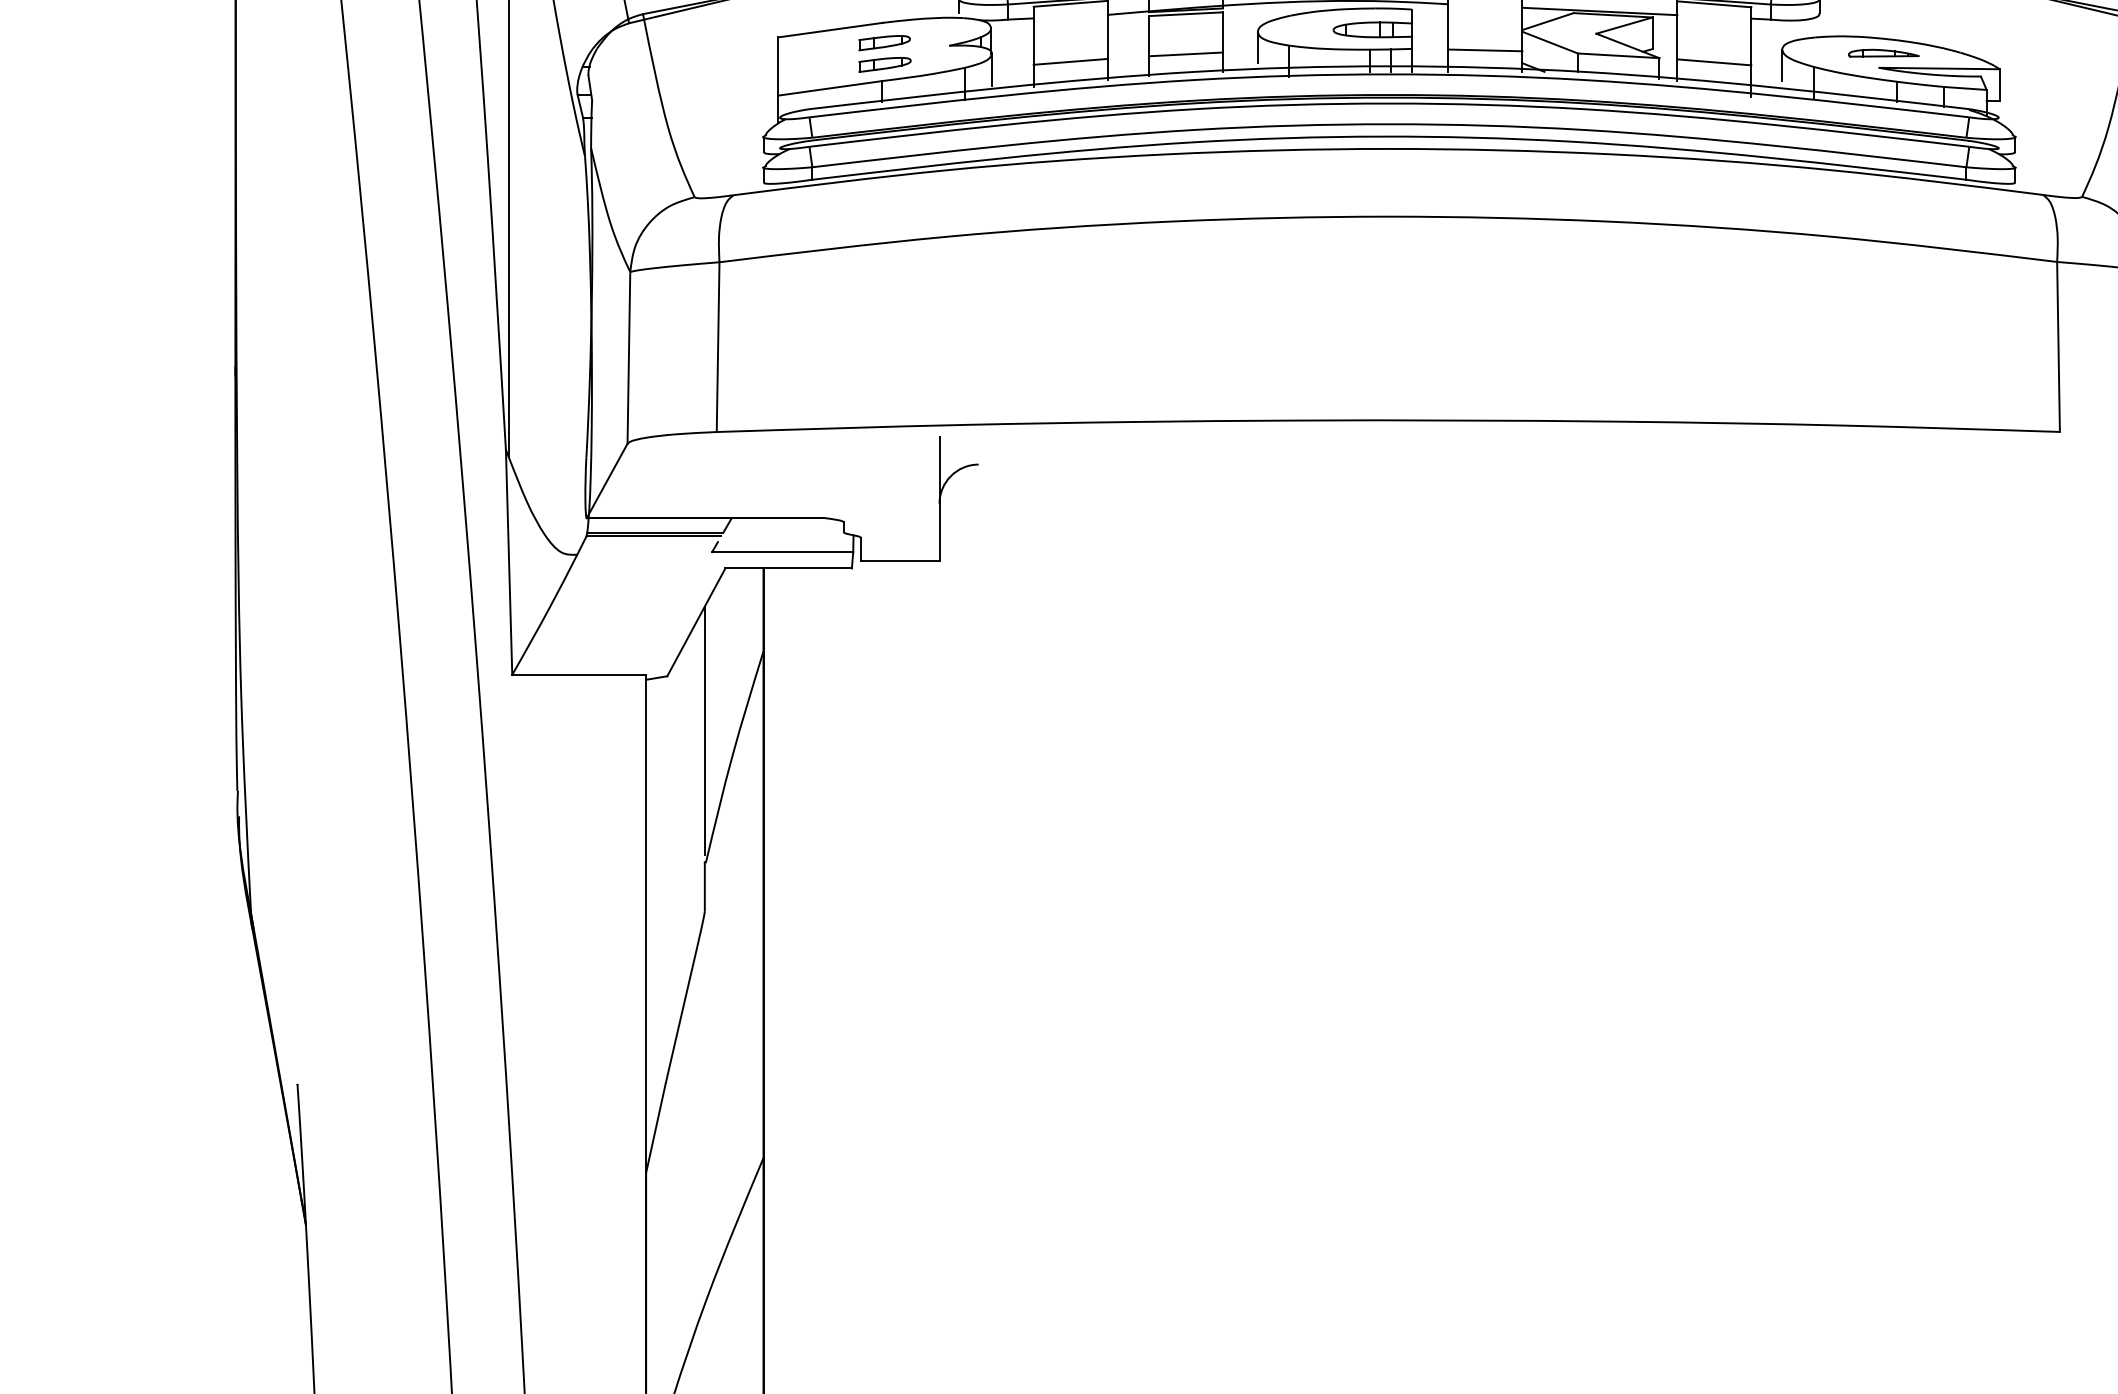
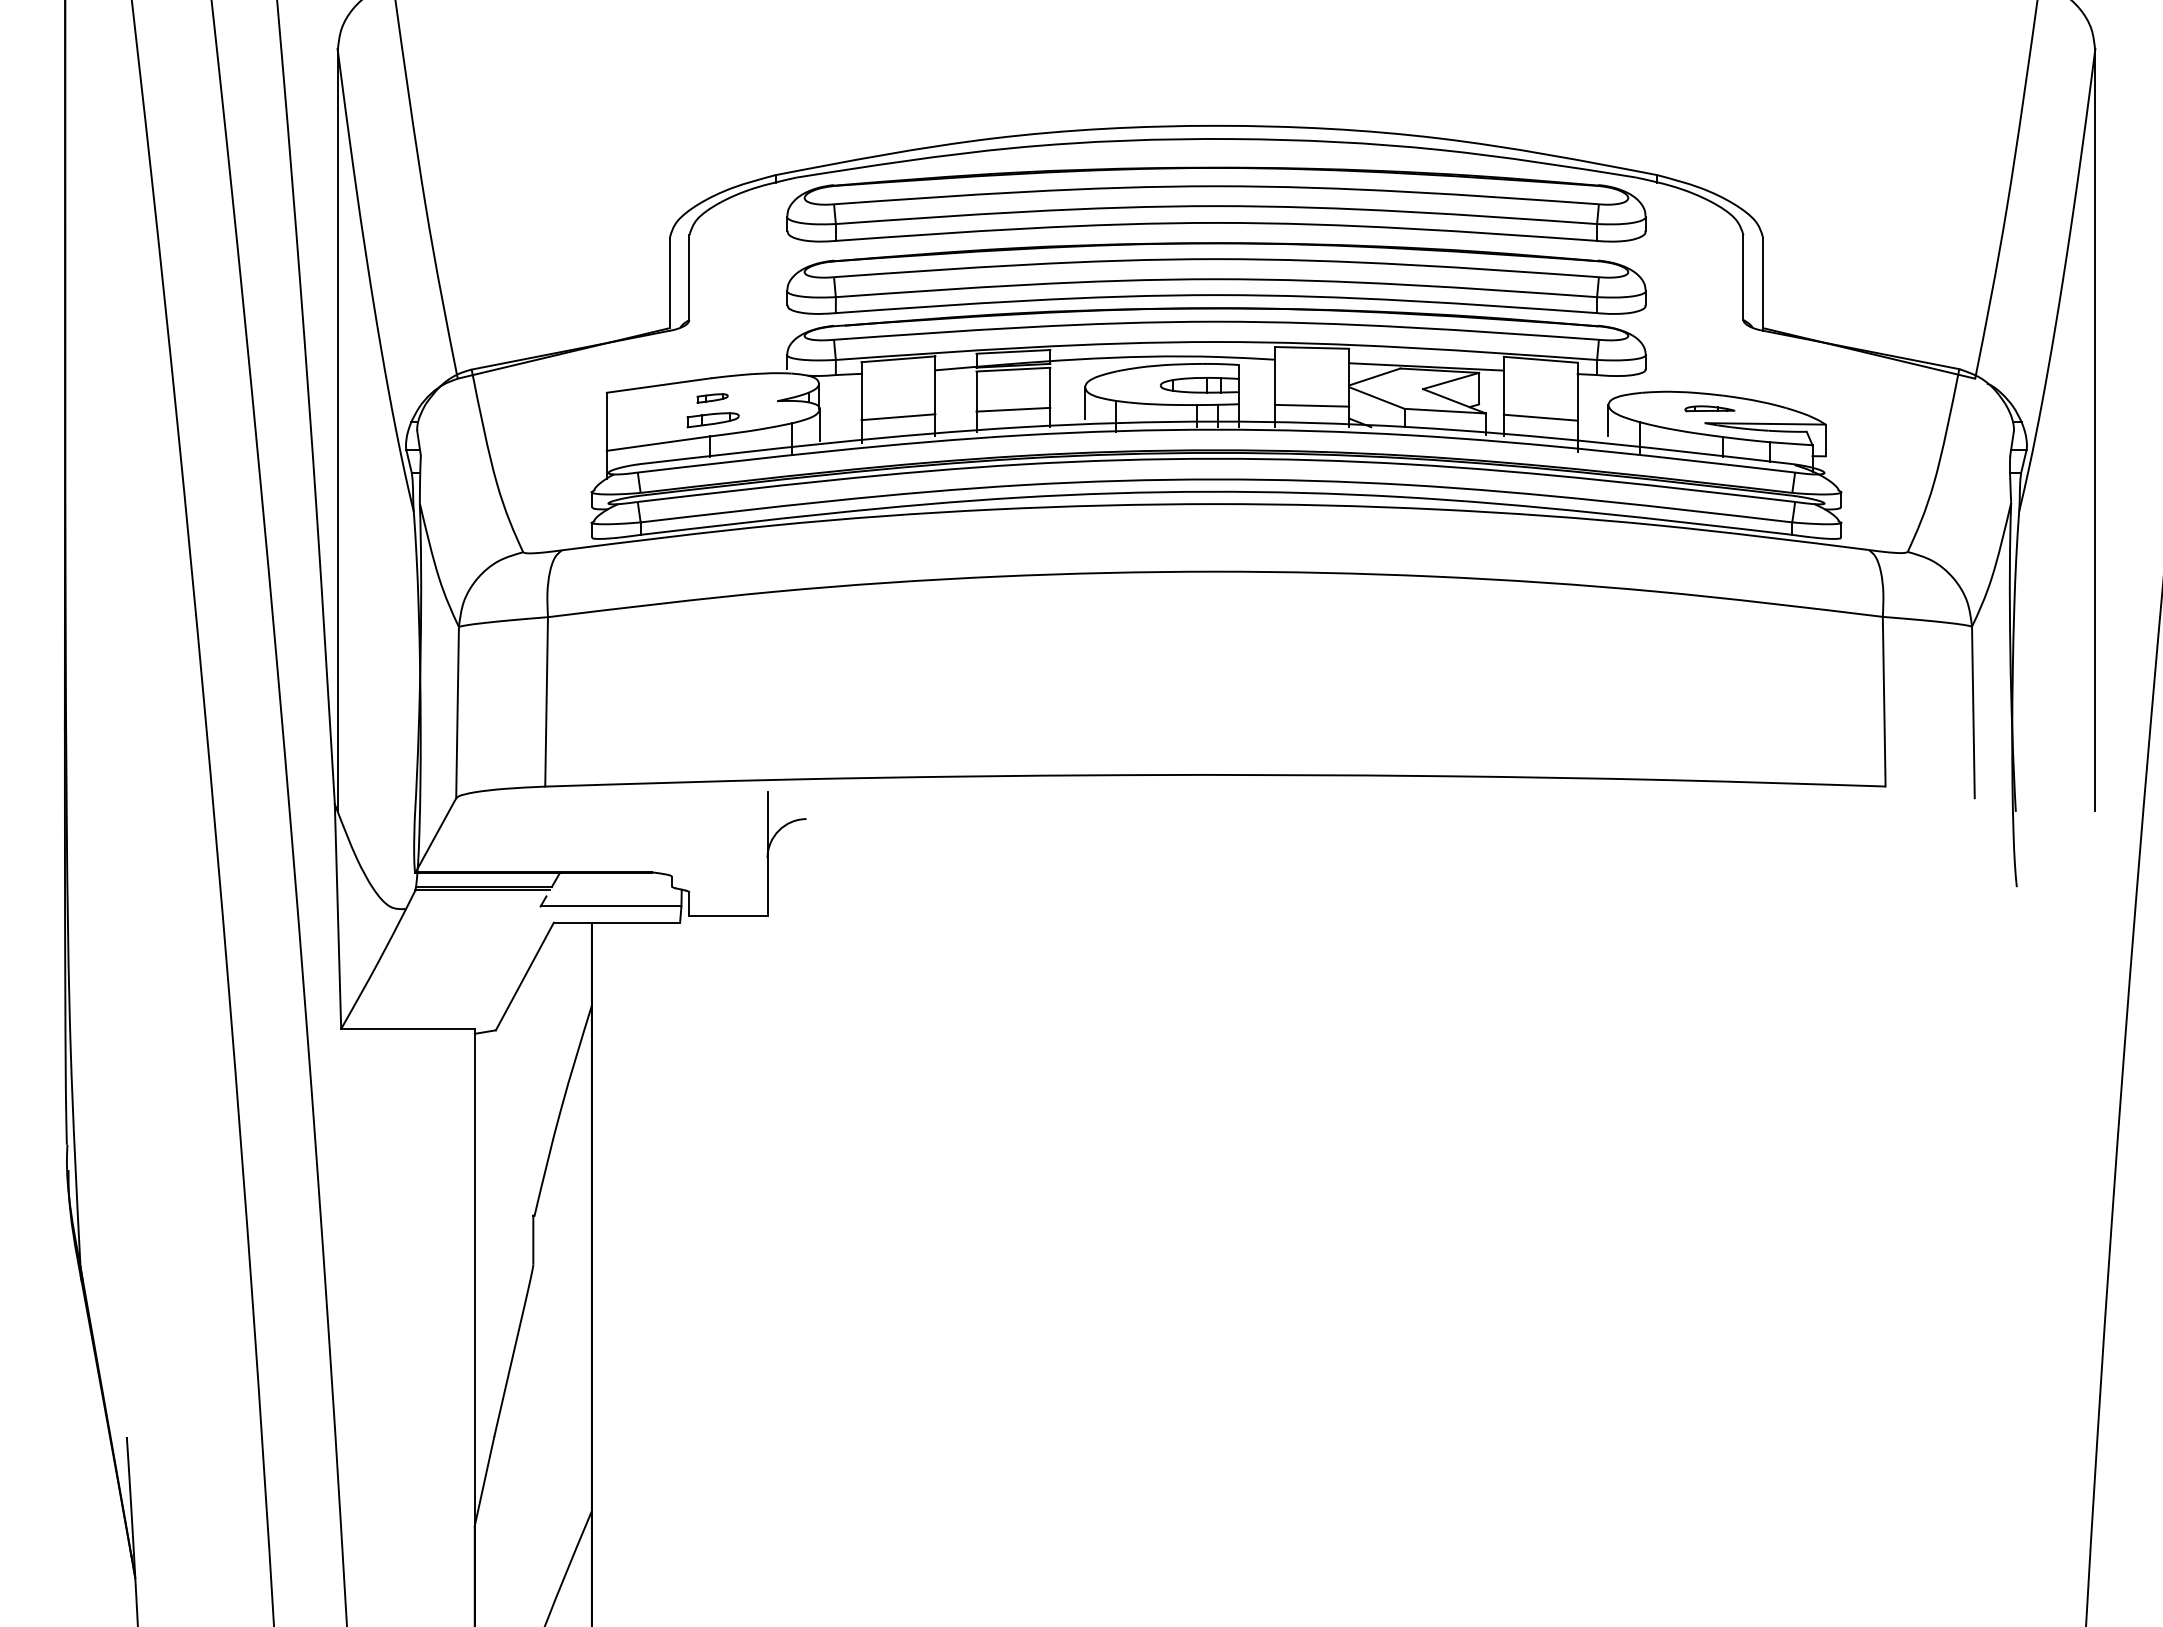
part: (884, 43) -> (712, 398), size x0.6
part: (1883, 53) -> (1709, 408), size x0.7
line: (704, 730) -> (533, 1084), removed

